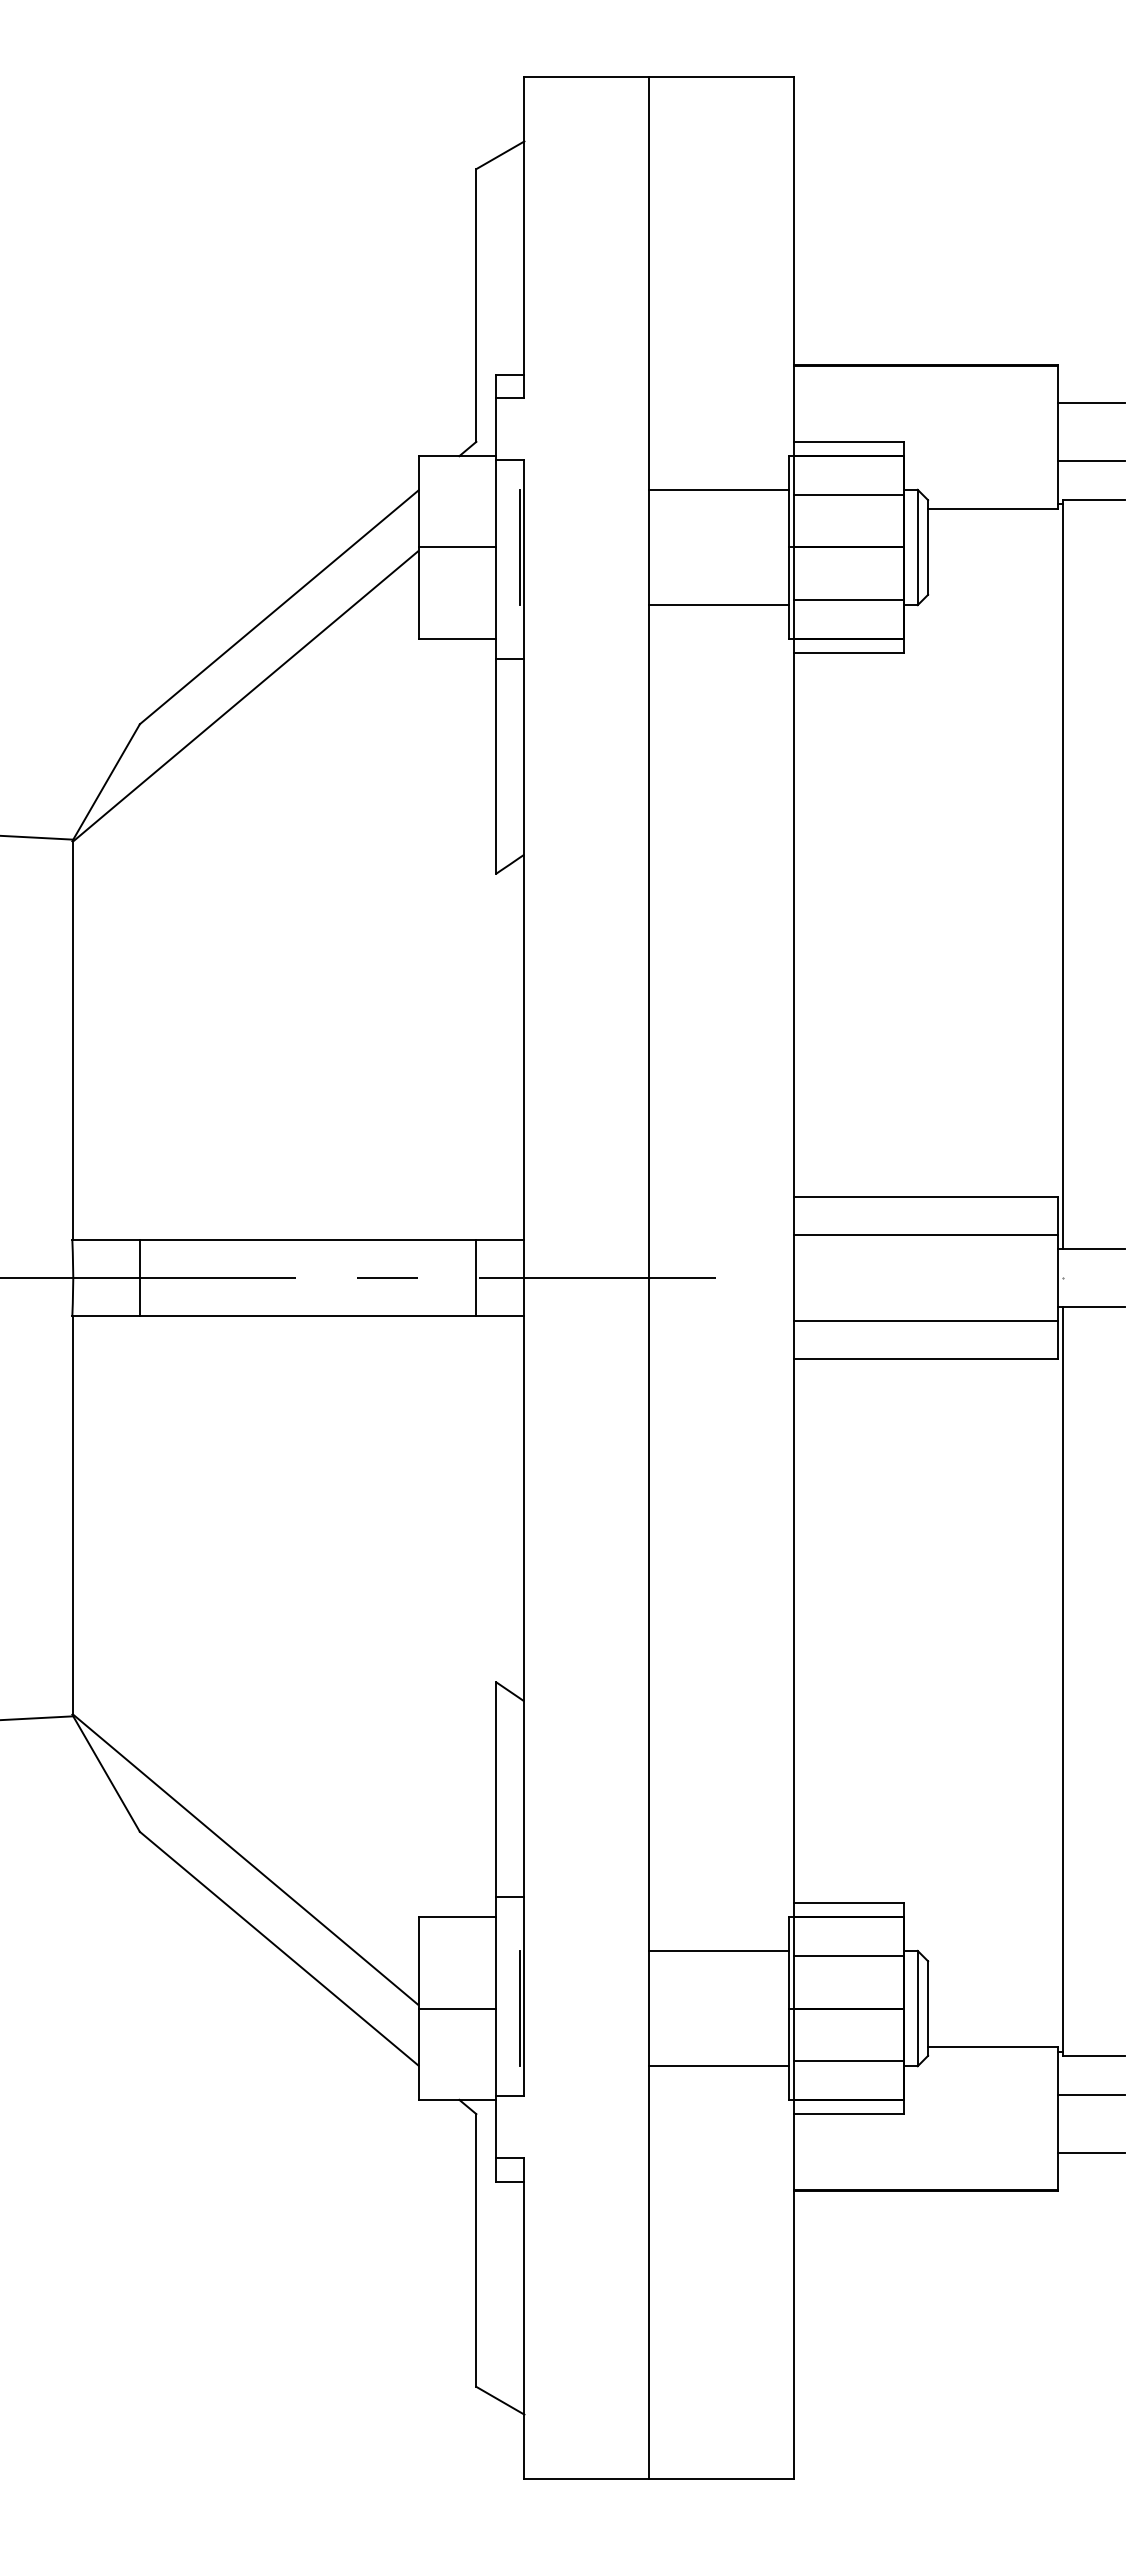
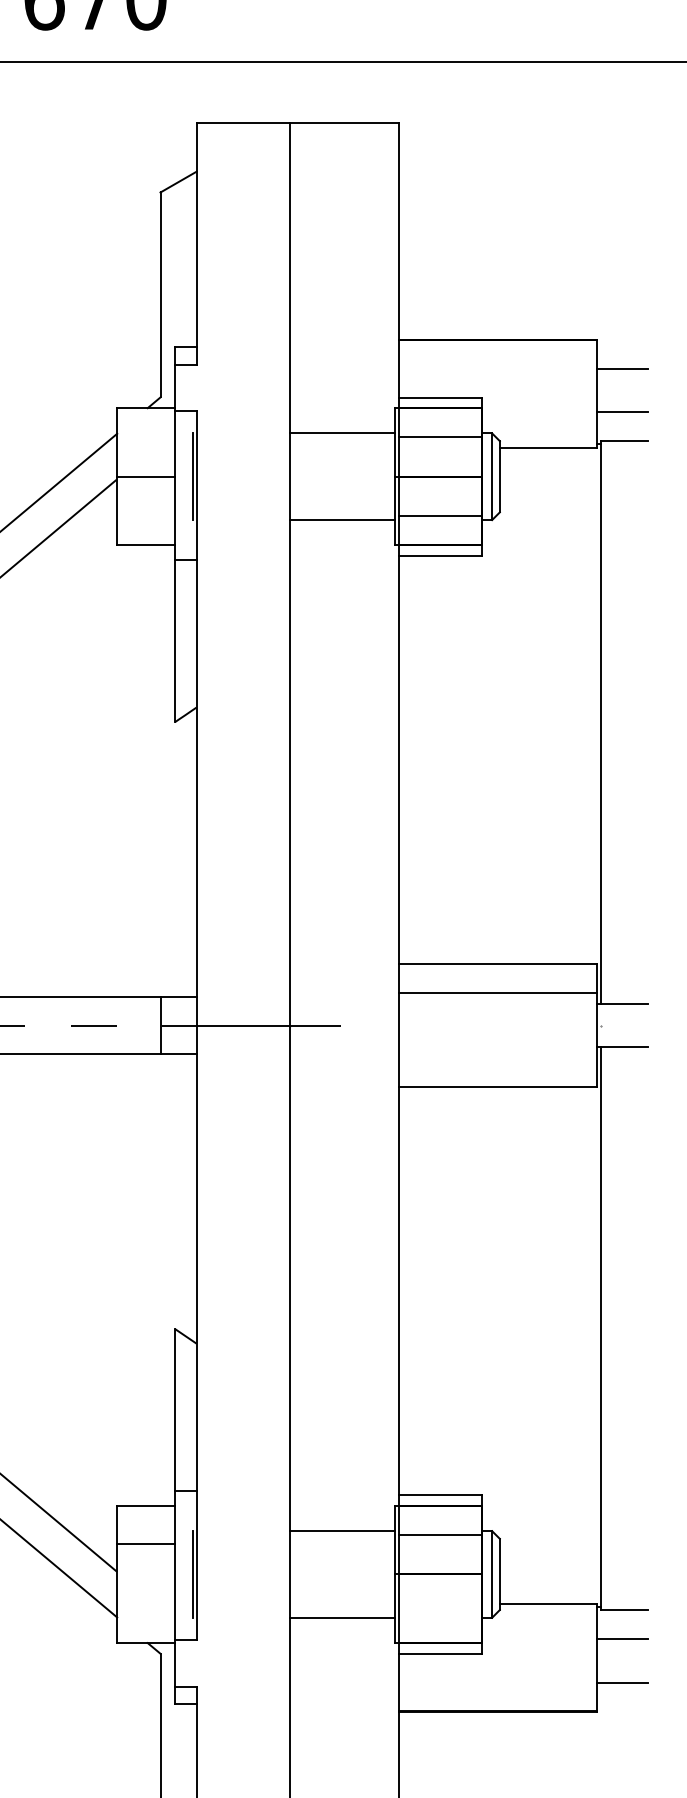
line: (925, 1321) -> (497, 1058), removed
line: (456, 2008) -> (145, 1543), moved
line: (848, 2061) -> (440, 1614), removed

